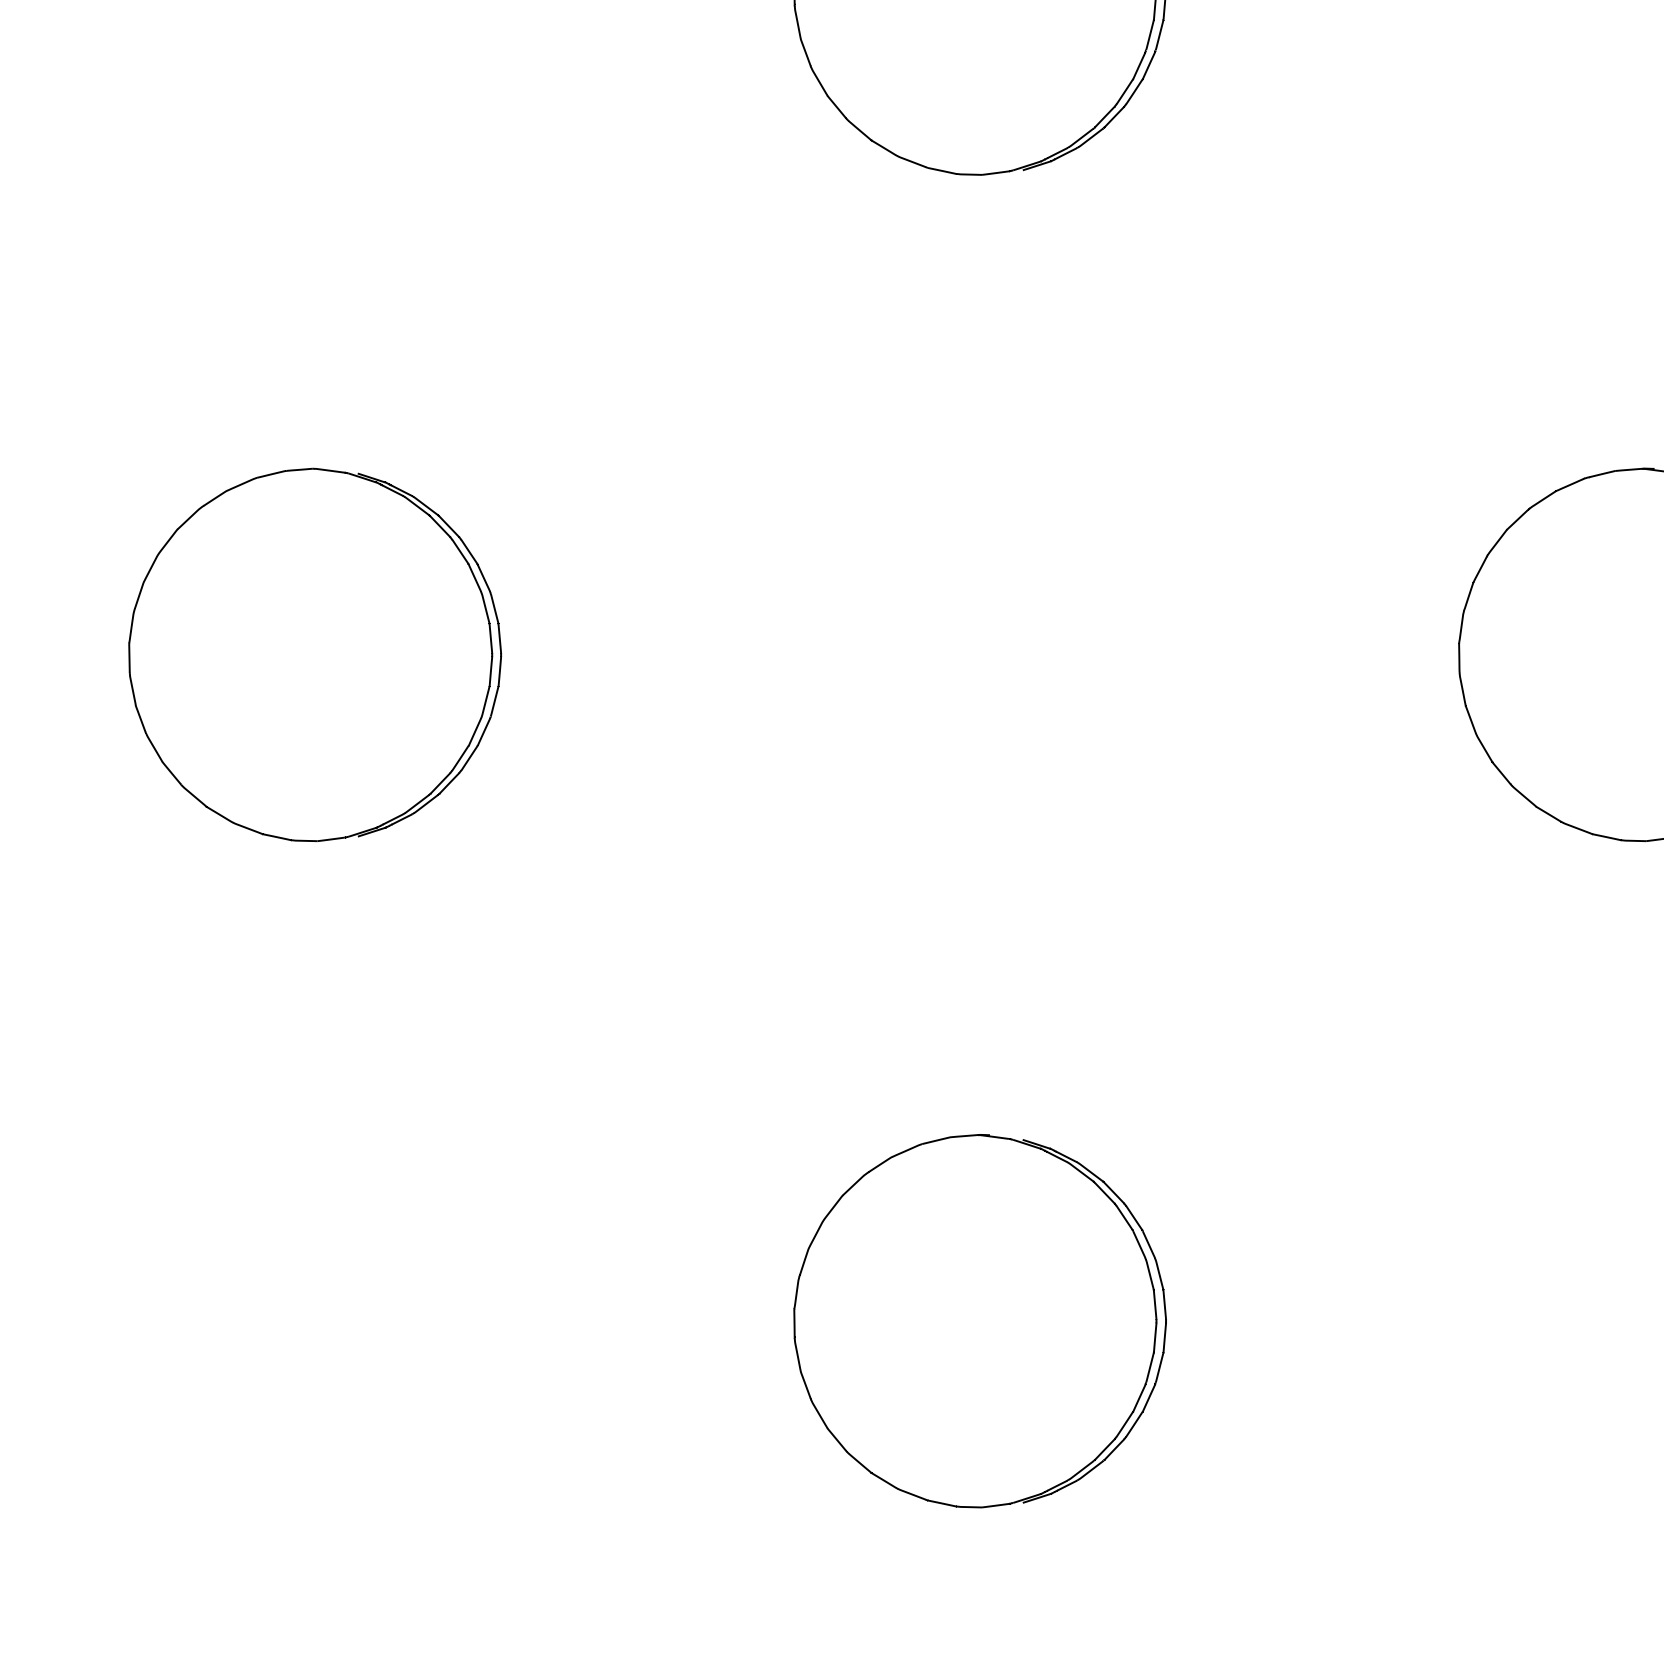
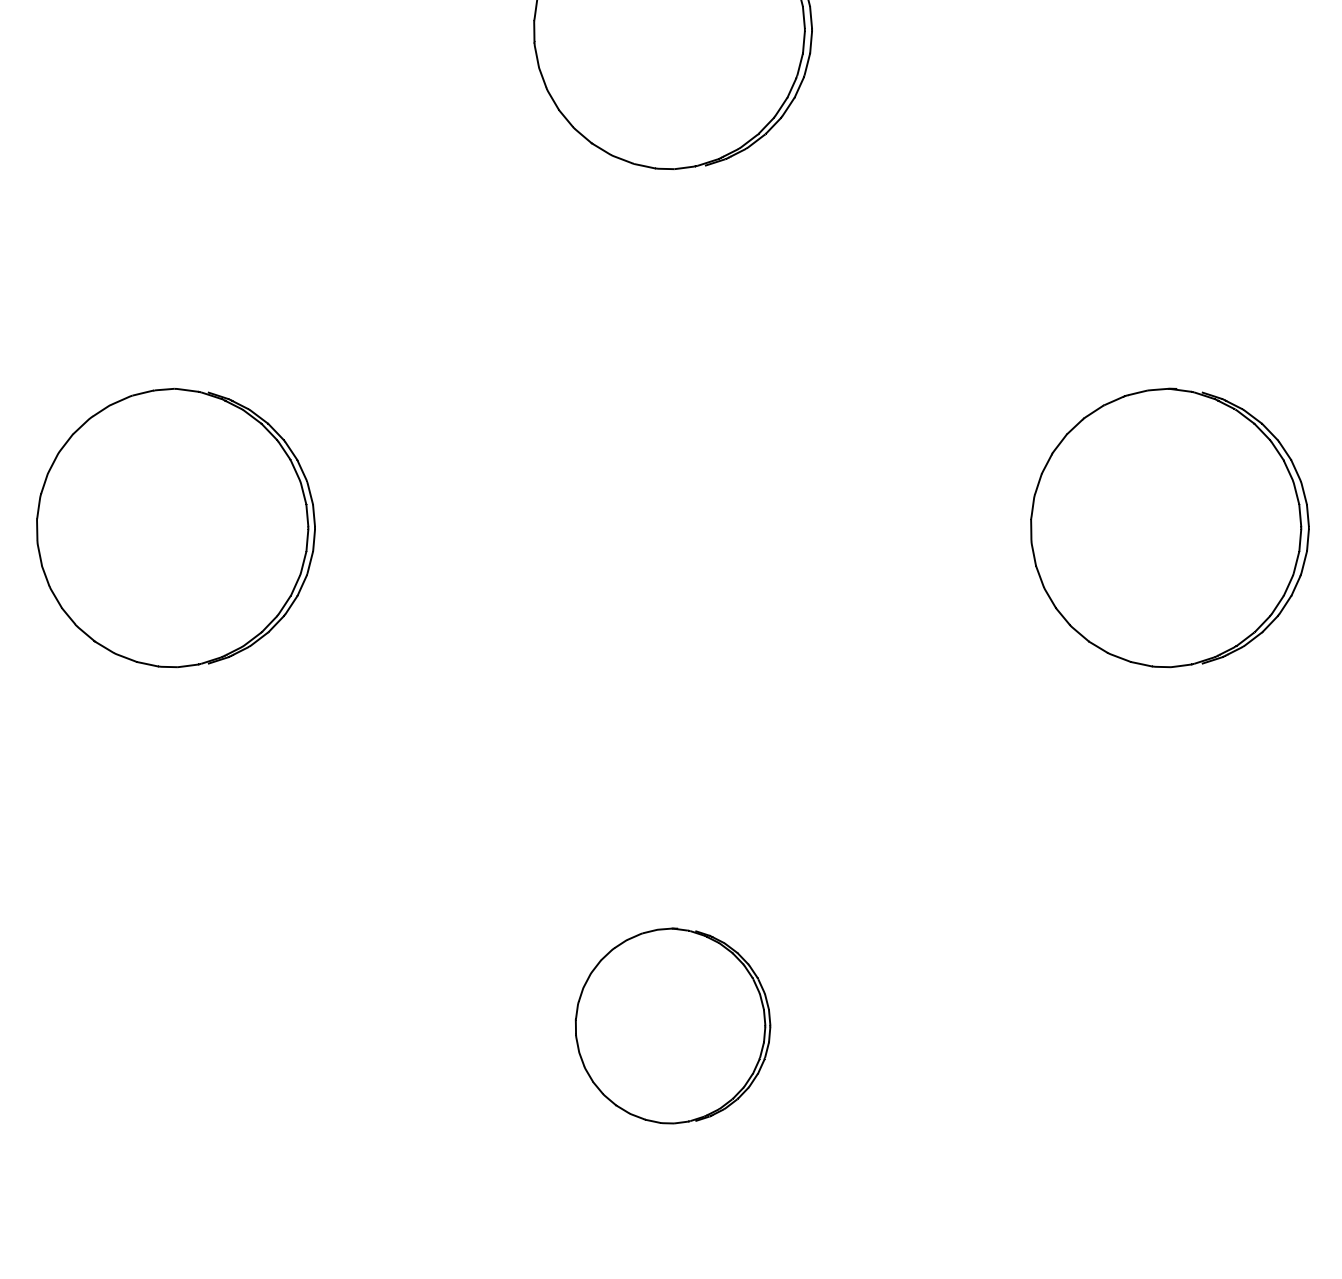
part: (979, 1320) -> (672, 1025), size x0.7

